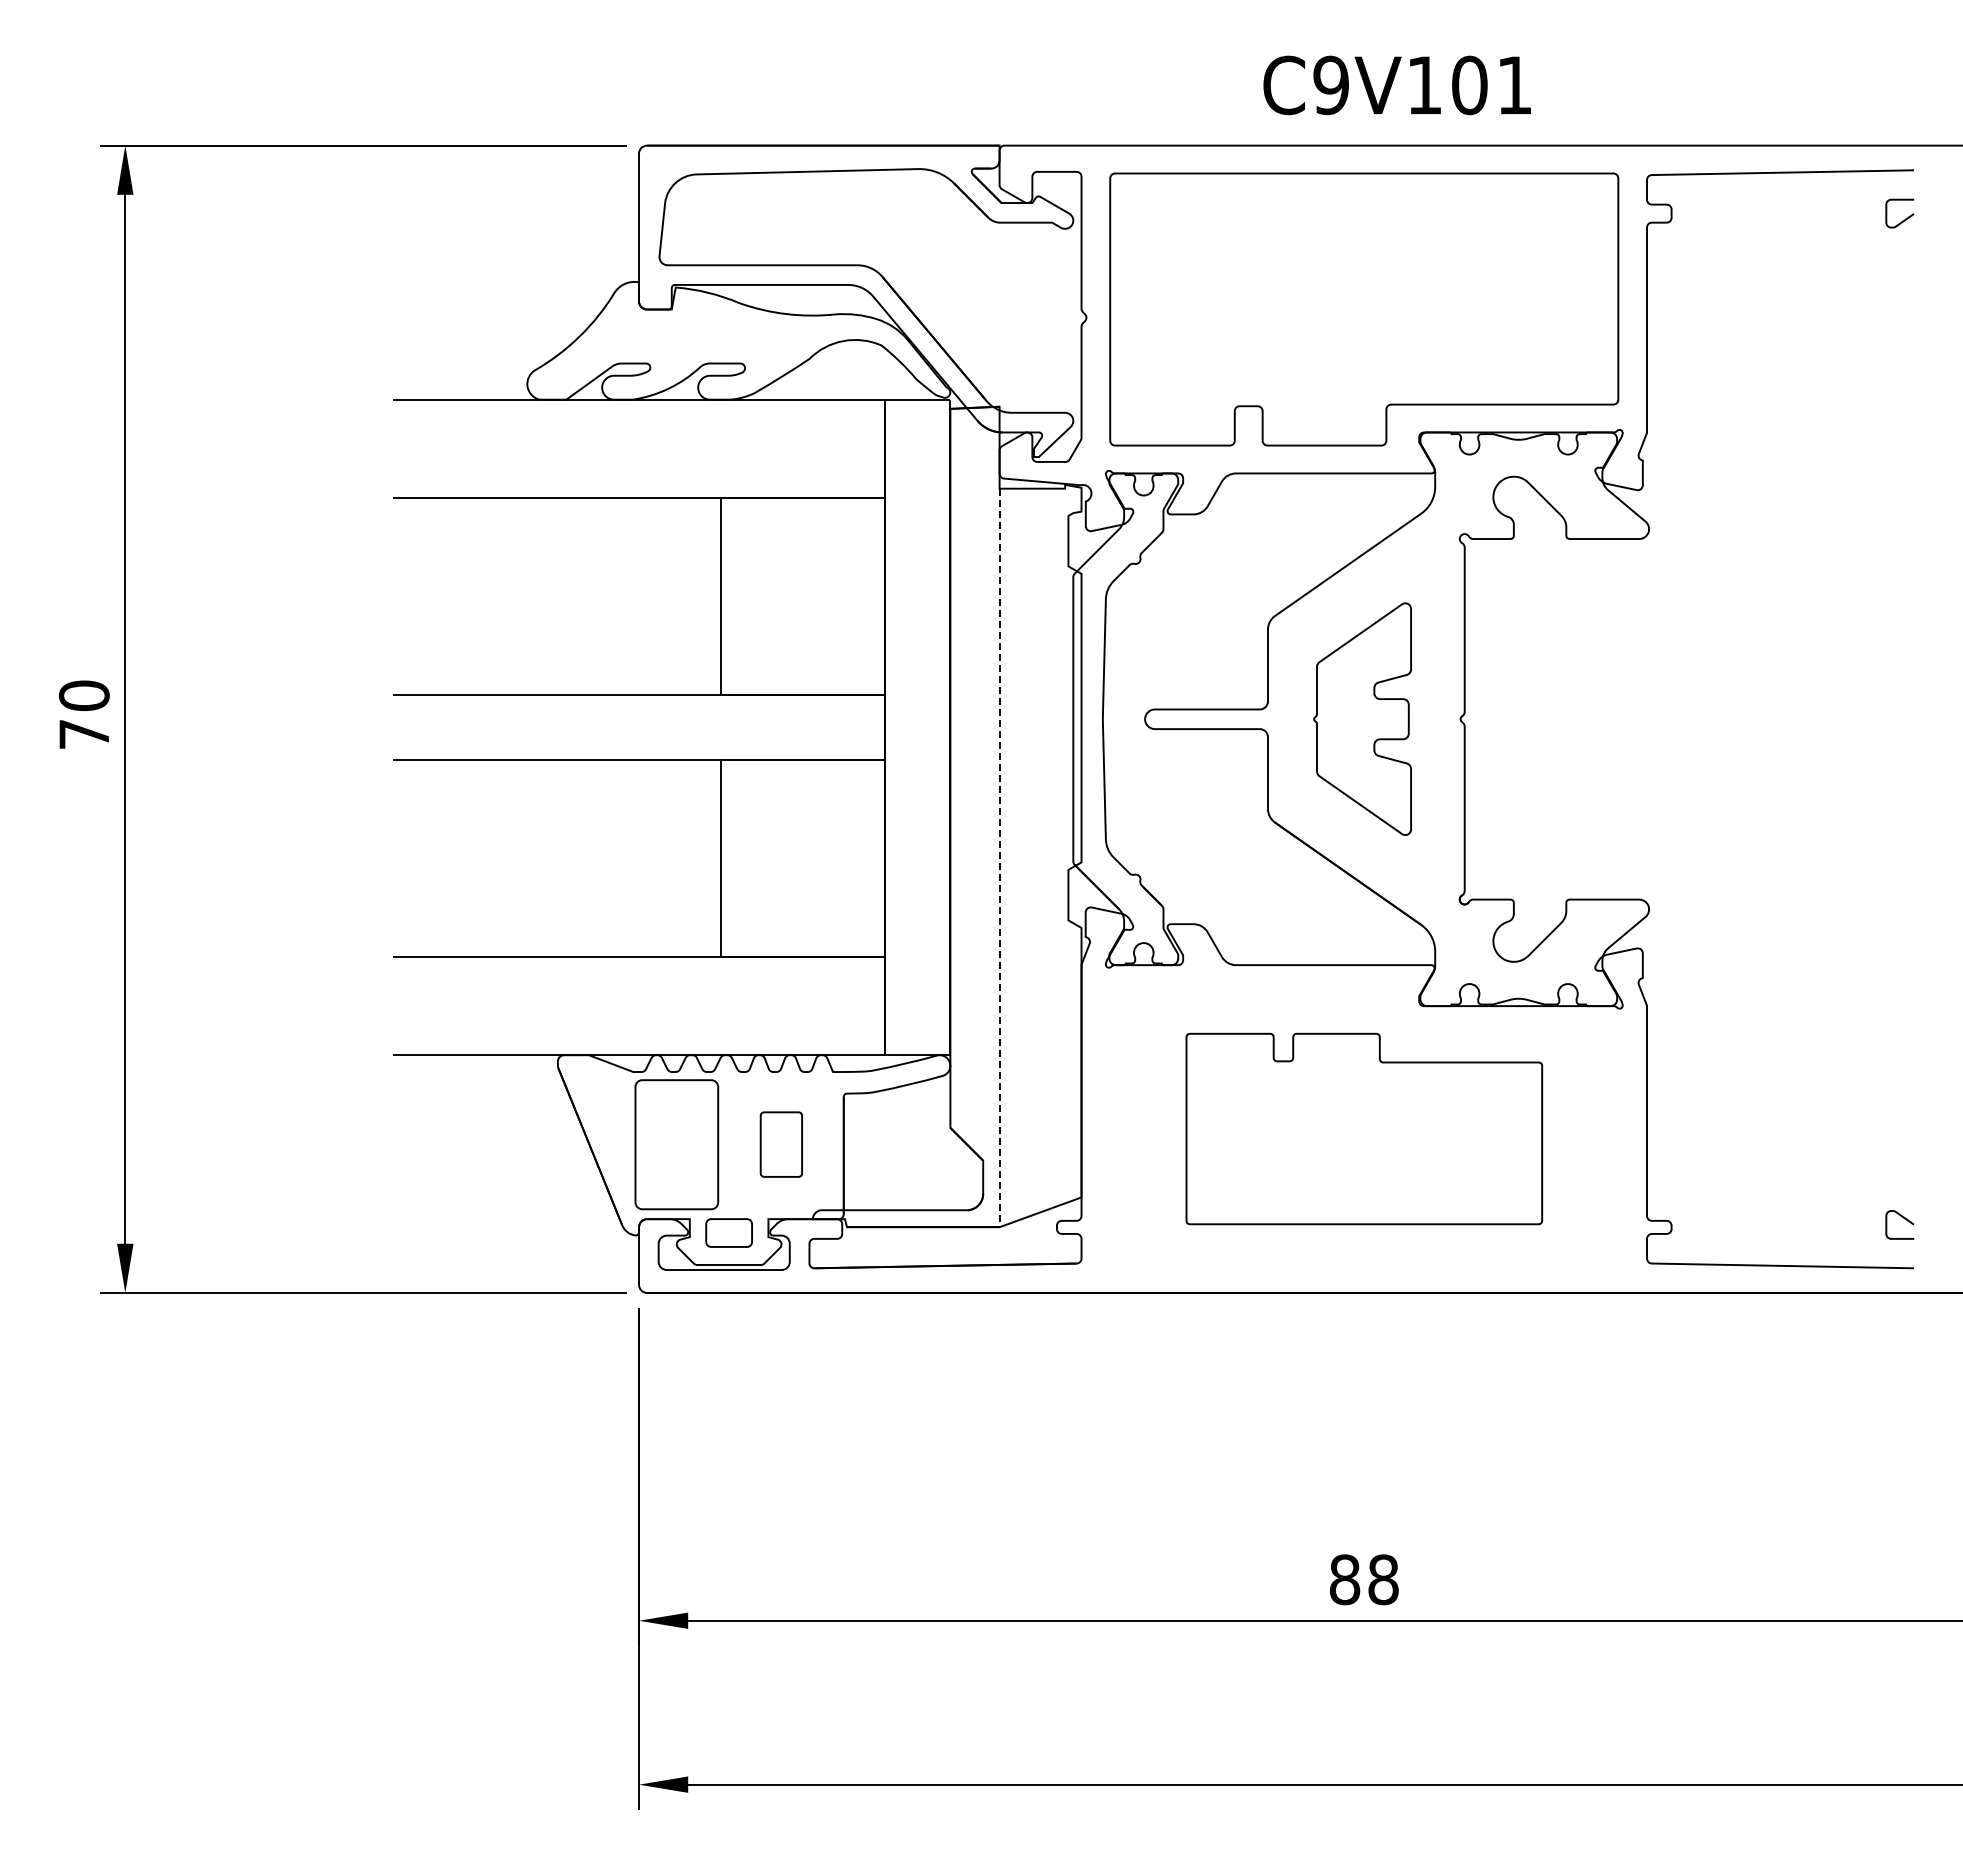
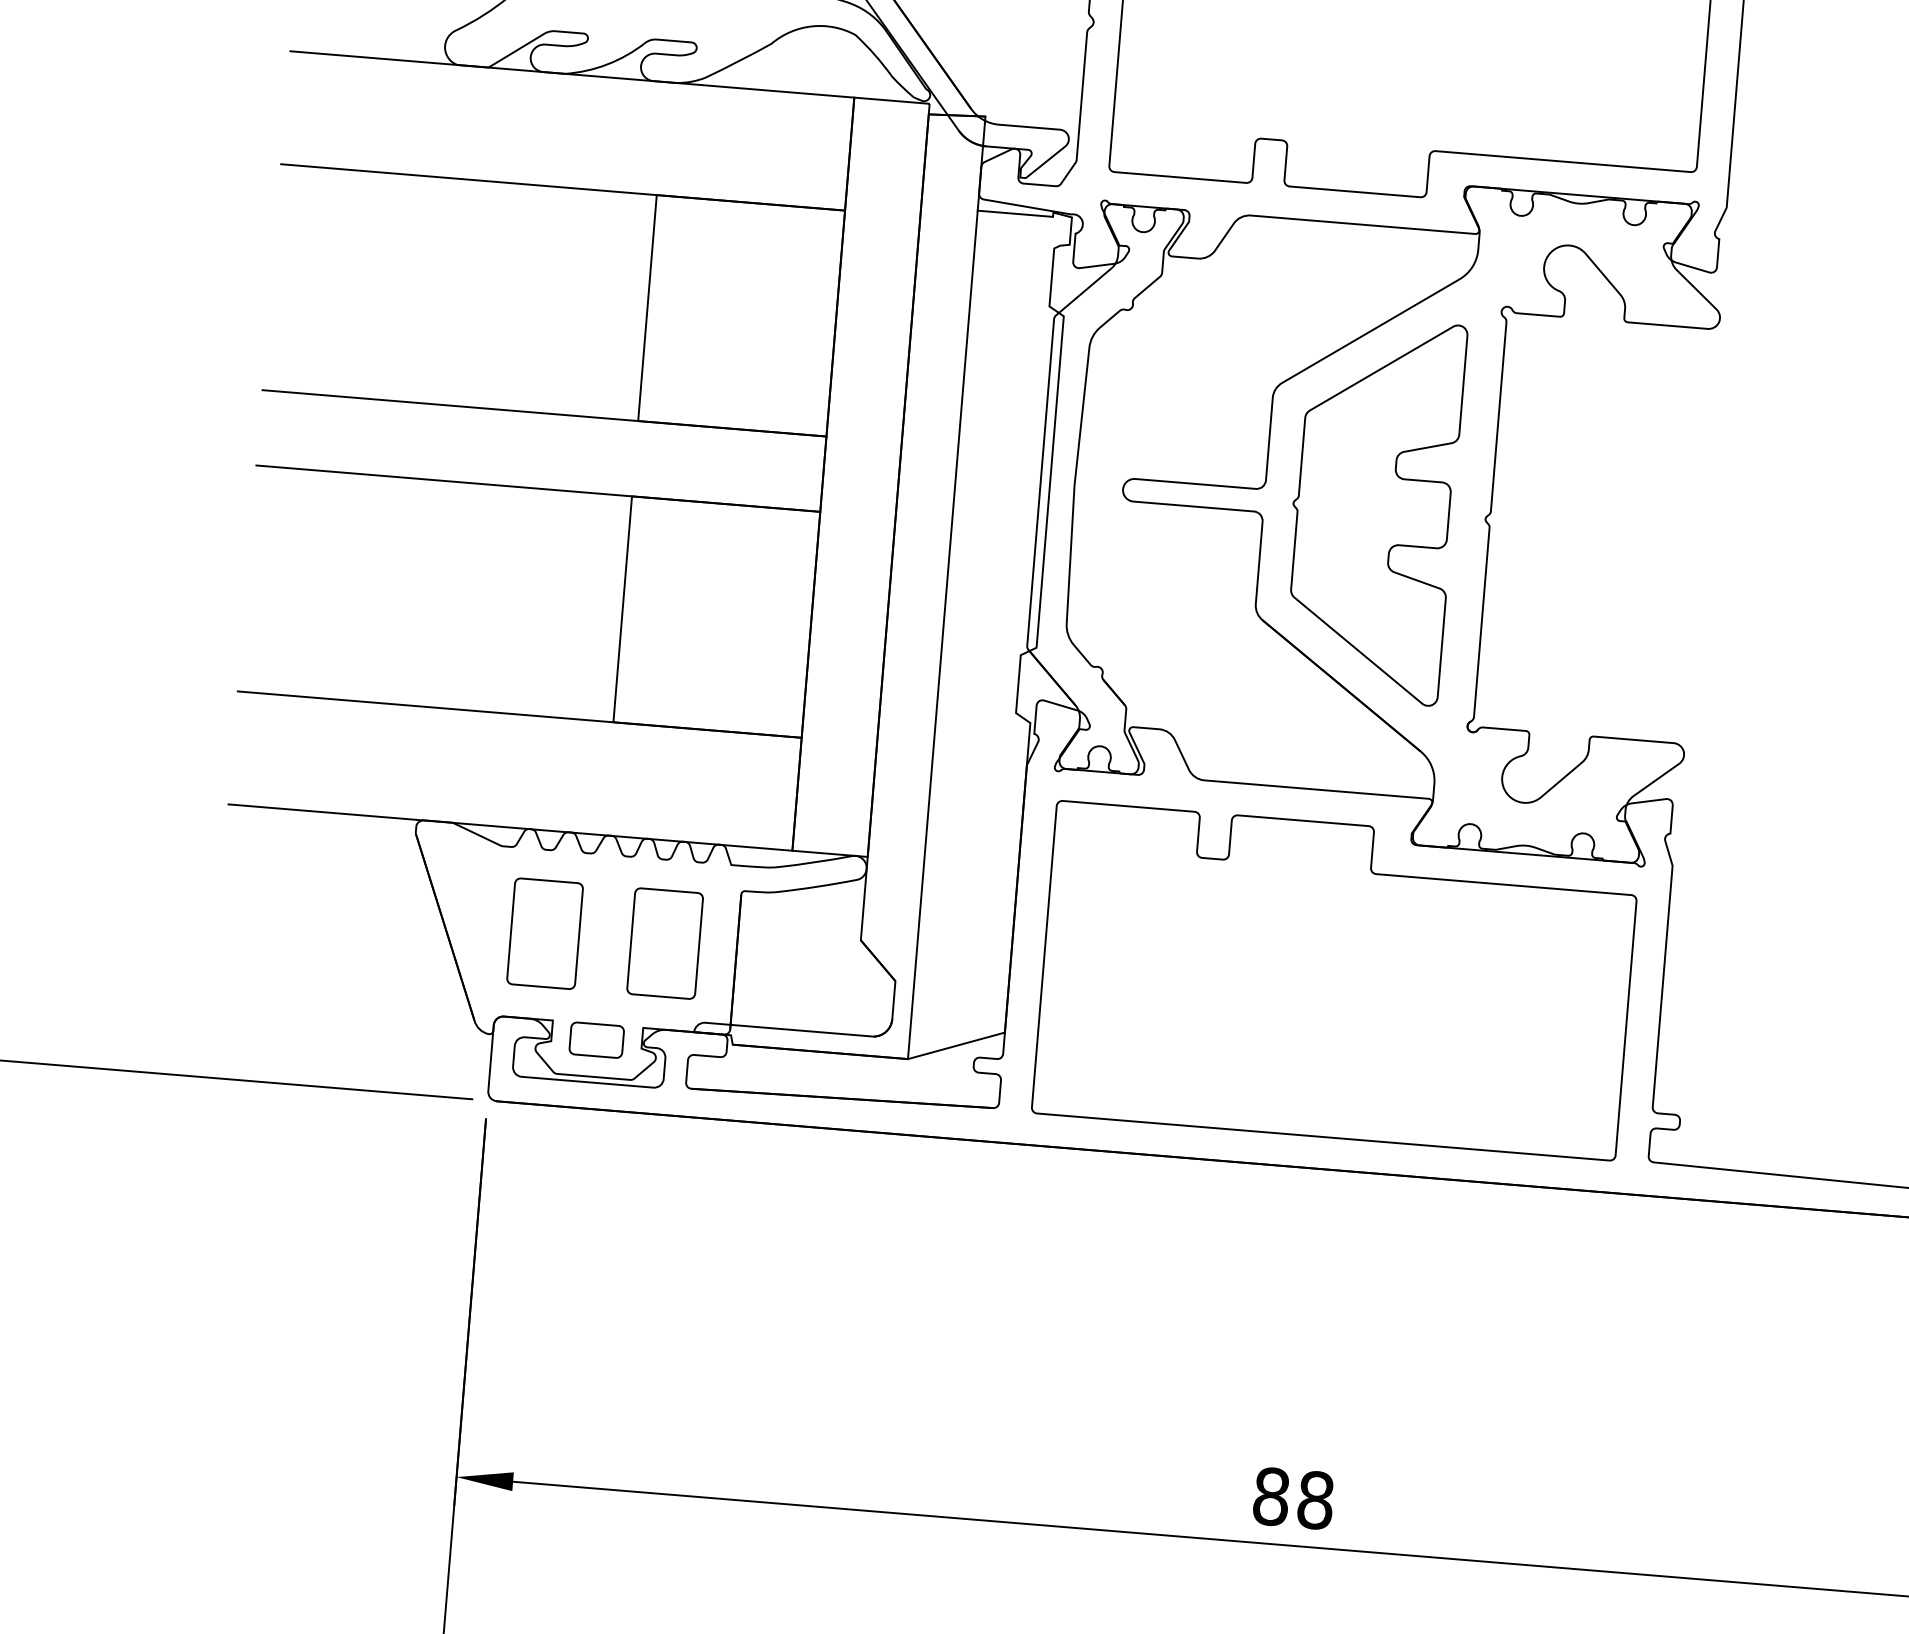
part: (1362, 718) -> (1372, 508), size x1.43
line: (999, 858) -> (942, 635), dashed -> solid
part: (1364, 1128) -> (1336, 980), size x1.43
part: (676, 1144) -> (544, 933), size x0.71
part: (781, 1144) -> (665, 943), size x1.43

